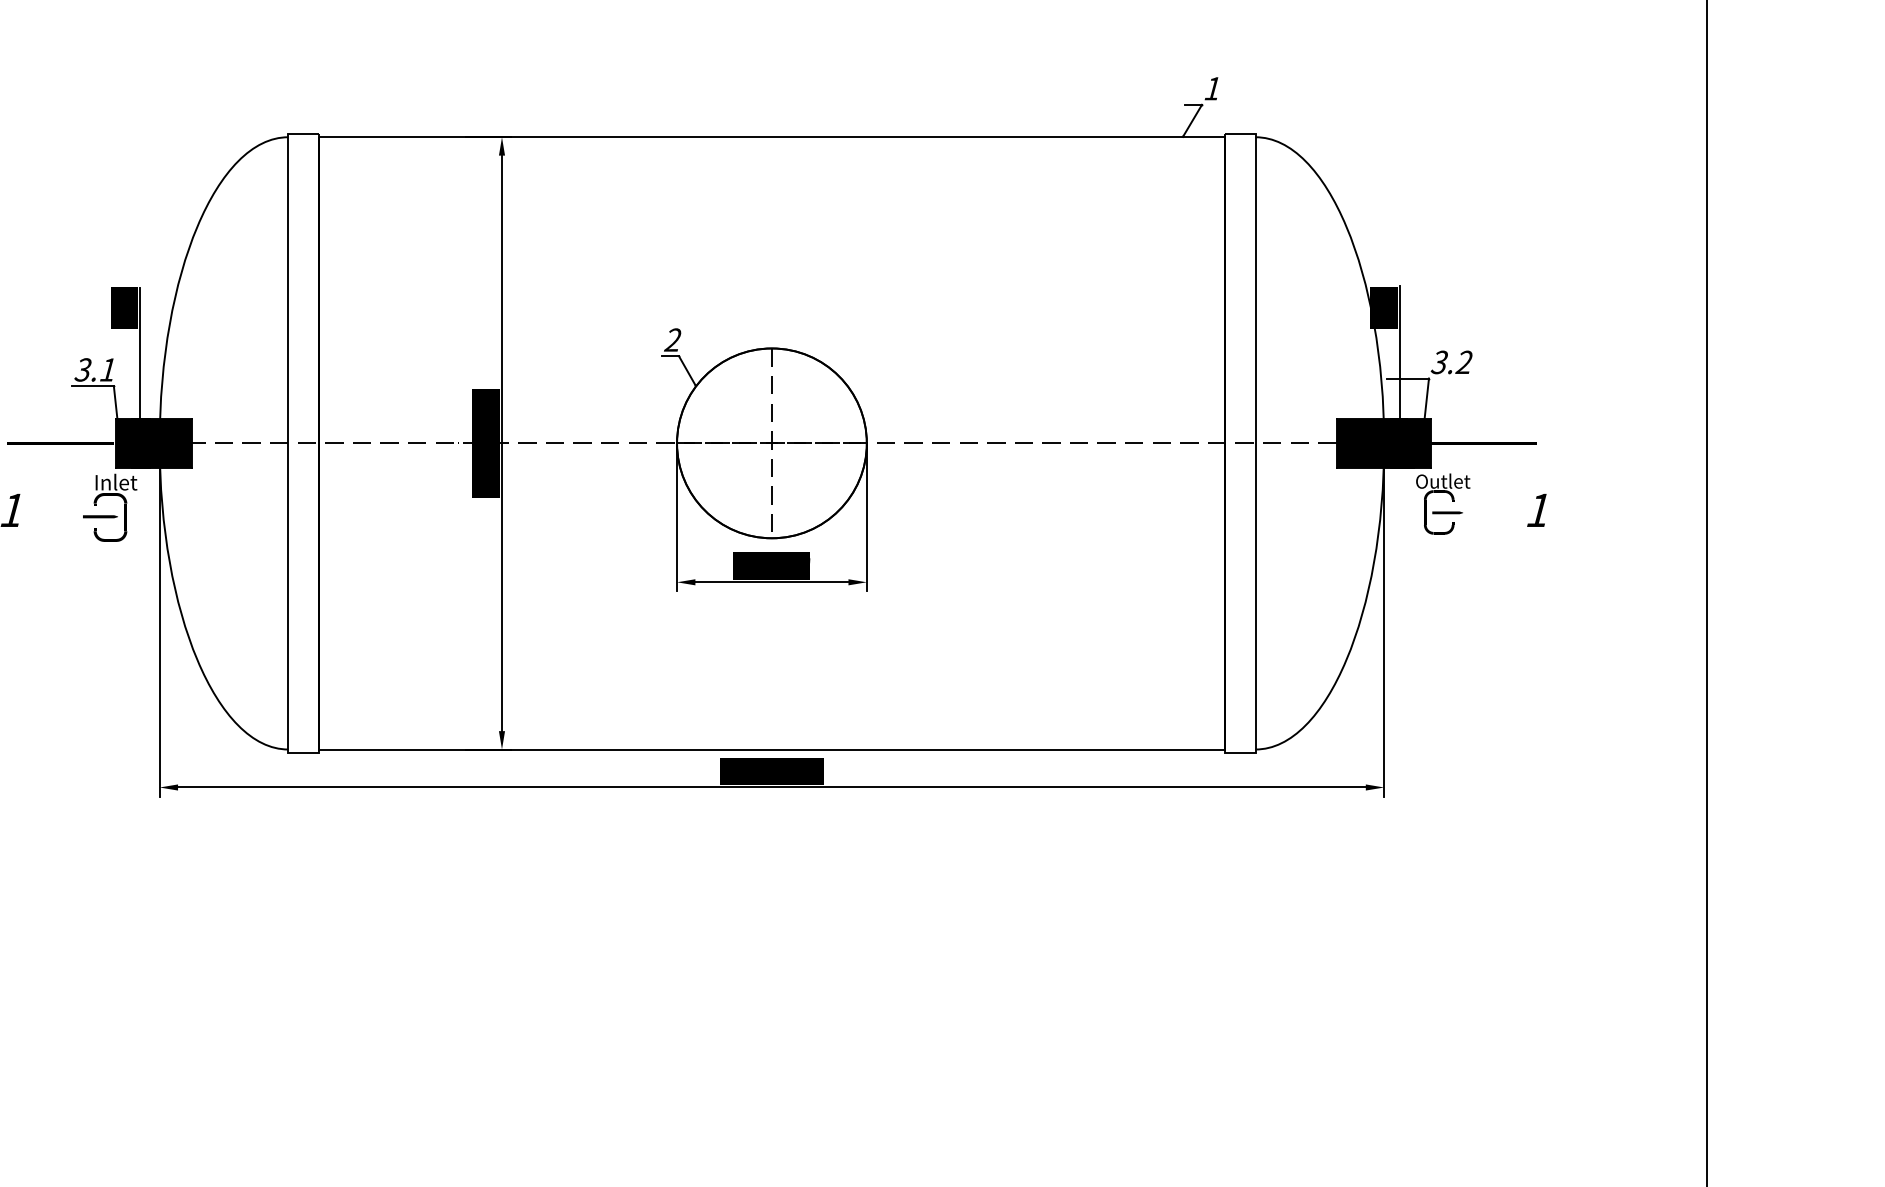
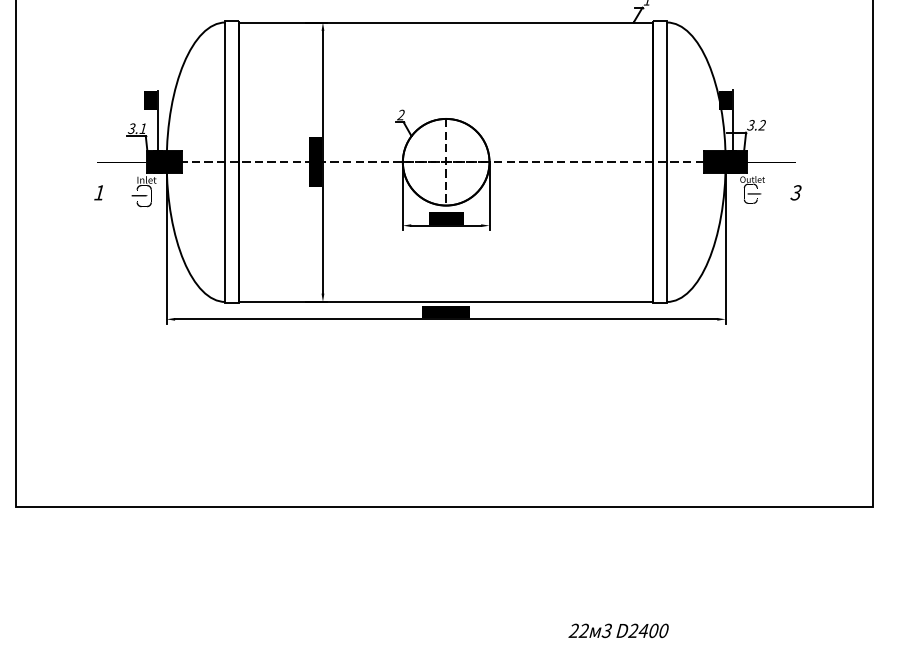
text: (1537, 509) -> (795, 192), 1 -> 3

